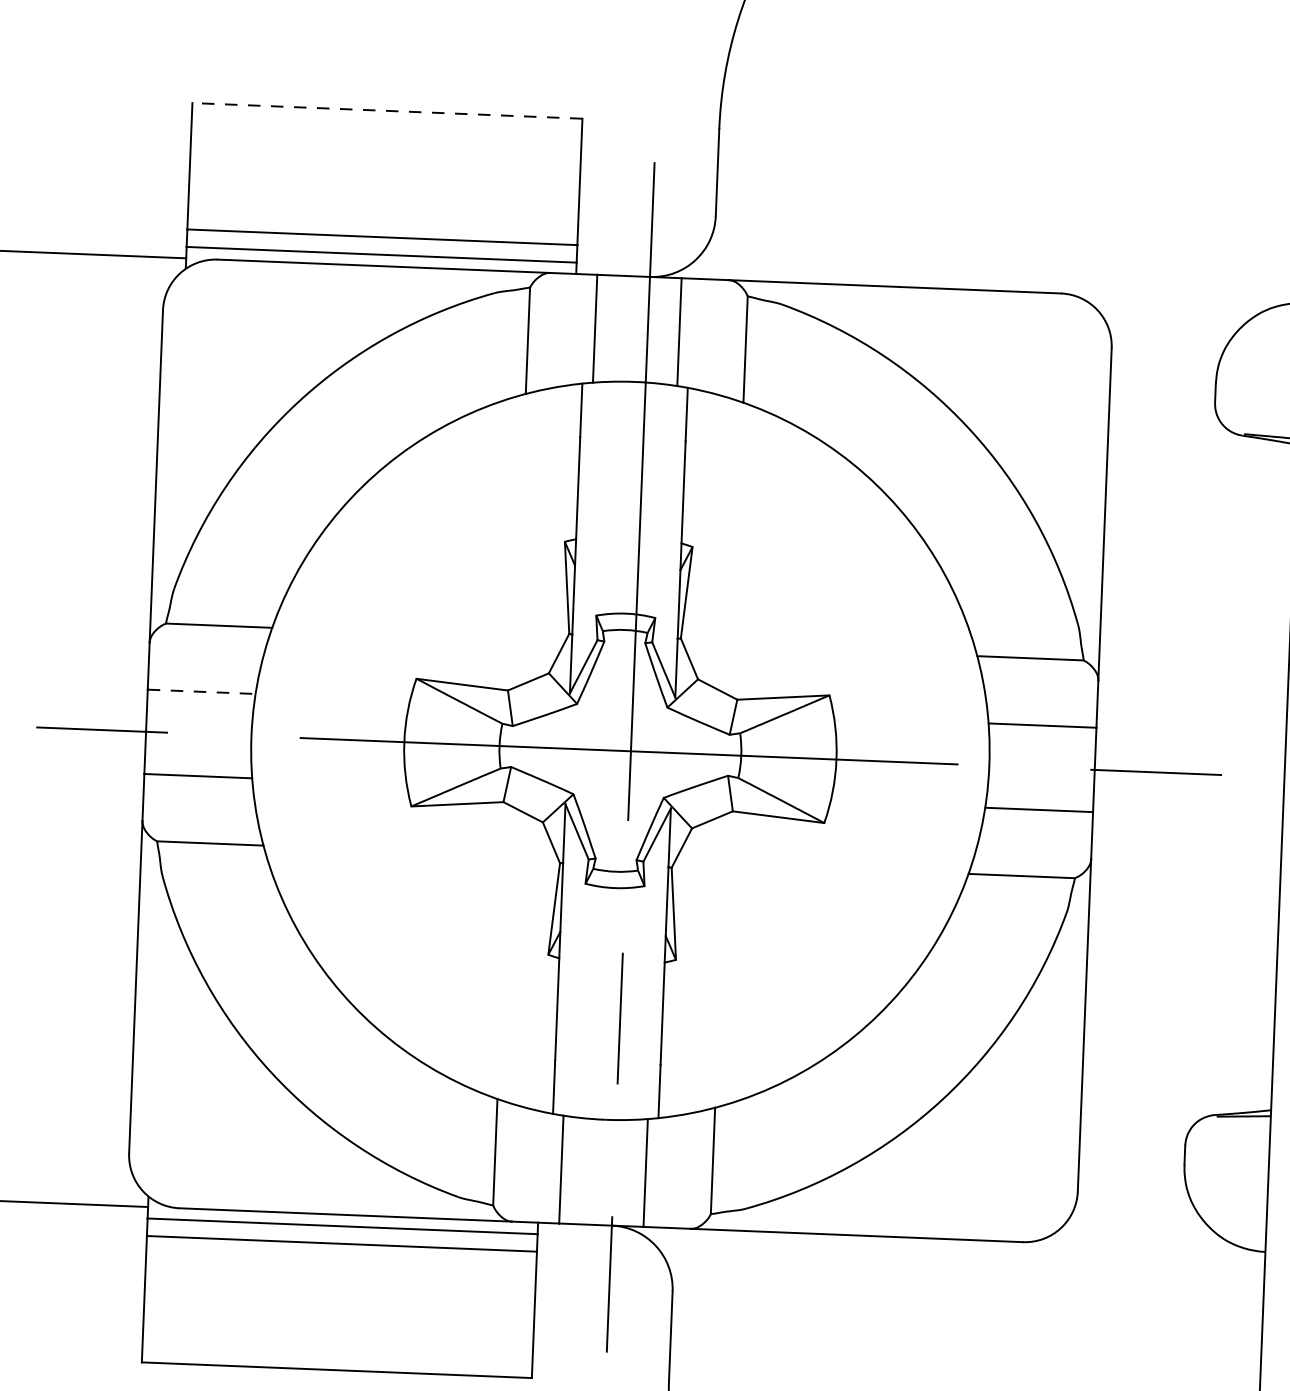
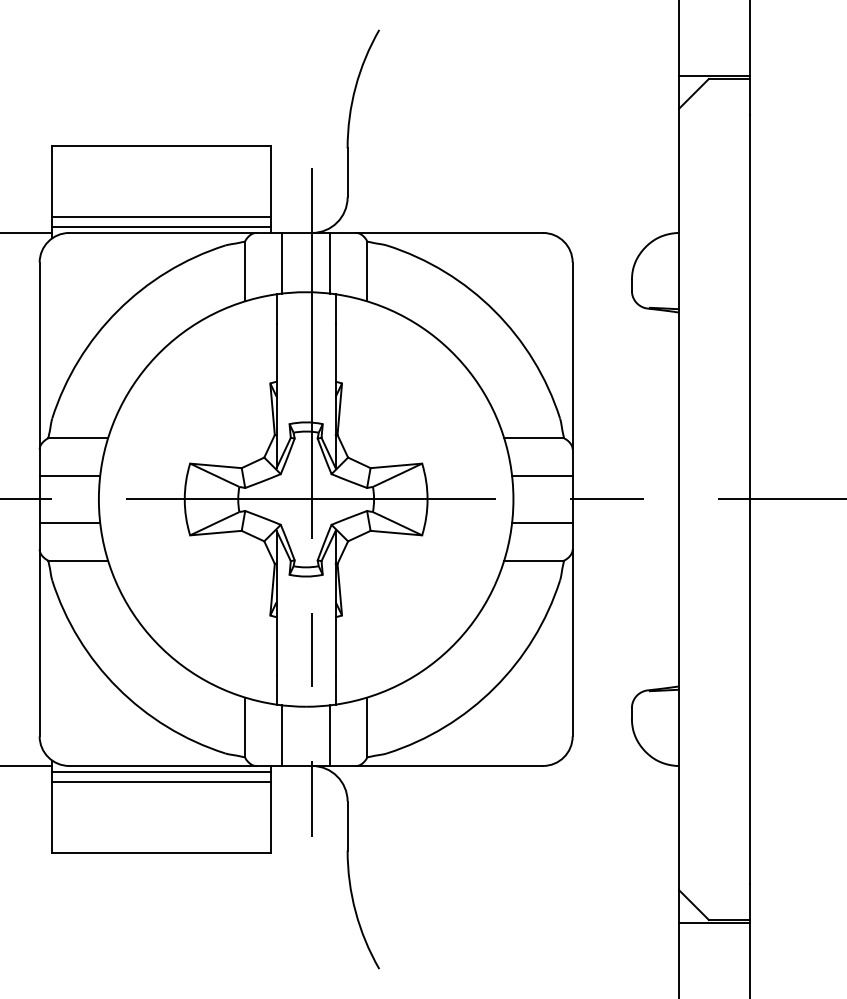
line: (388, 110) -> (161, 145), dashed -> solid
line: (202, 691) -> (70, 475), dashed -> solid

